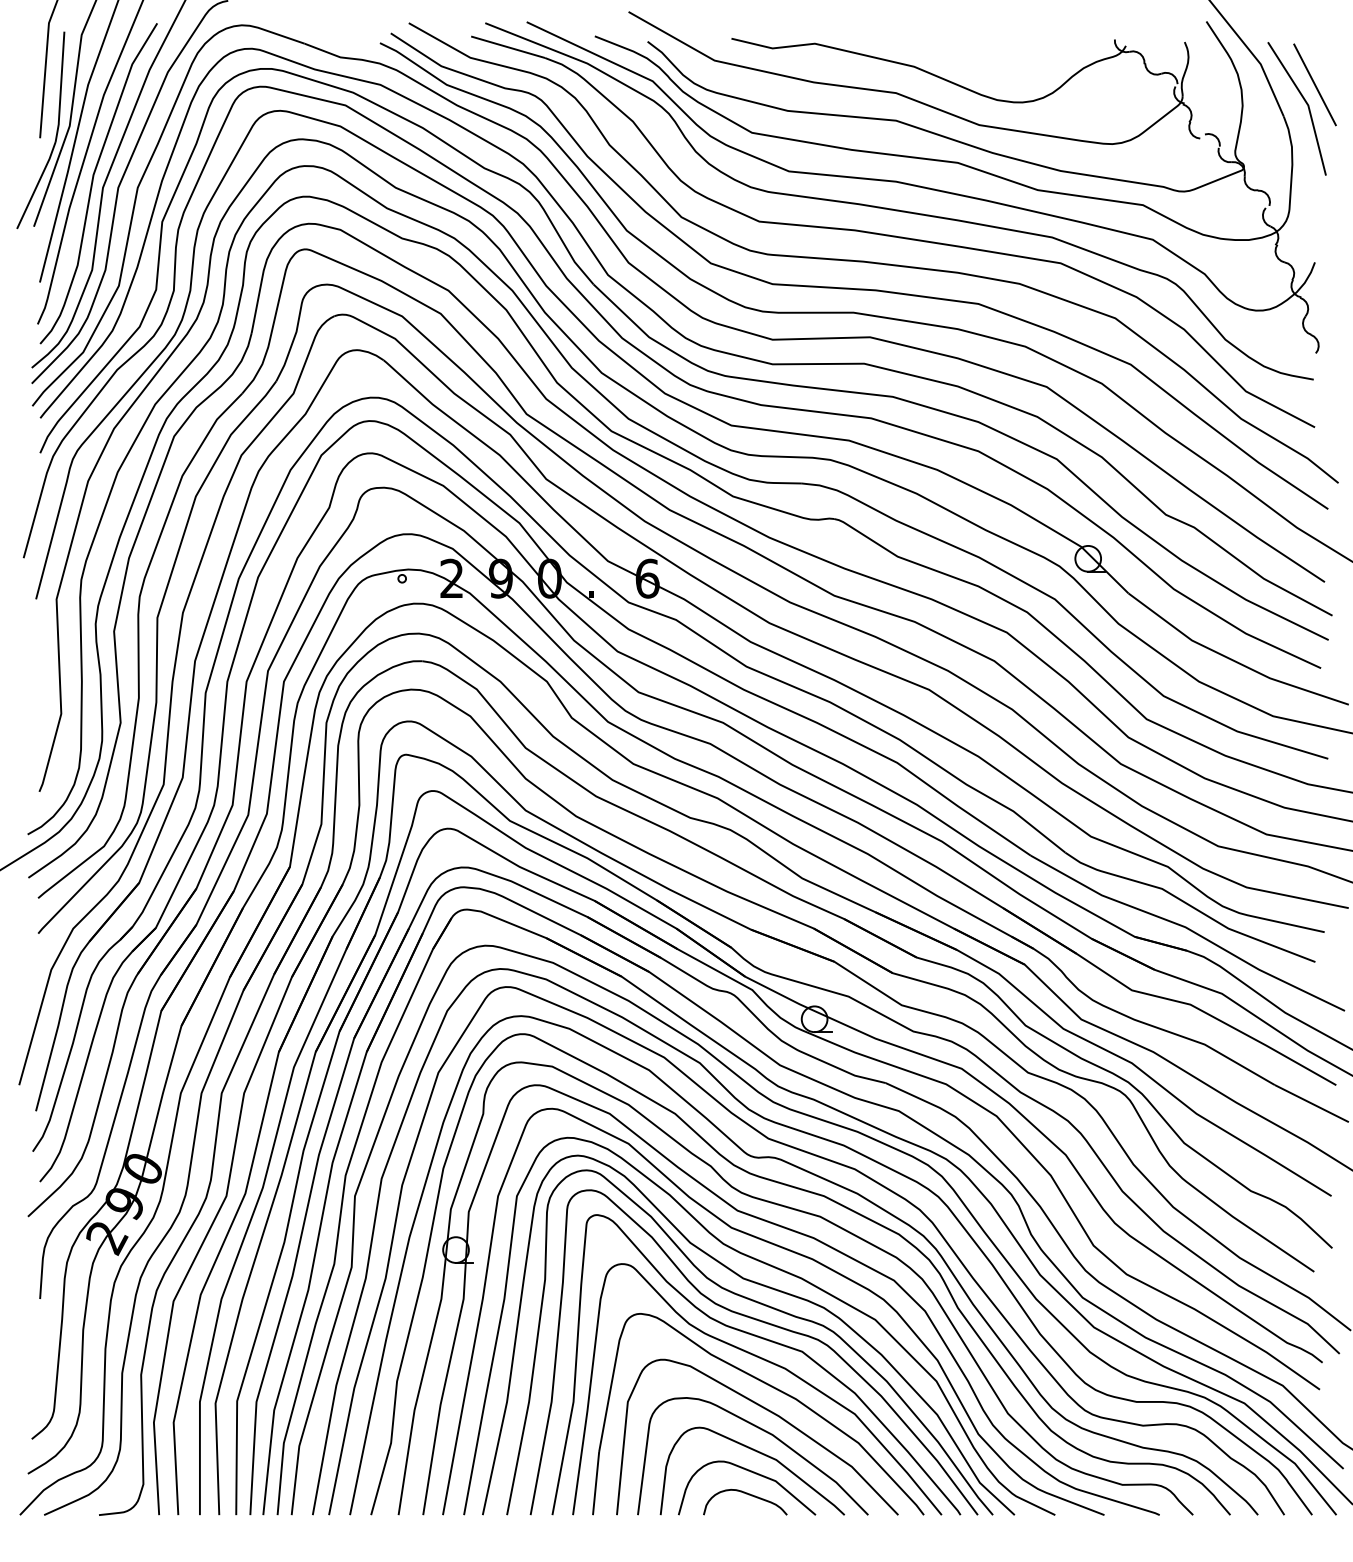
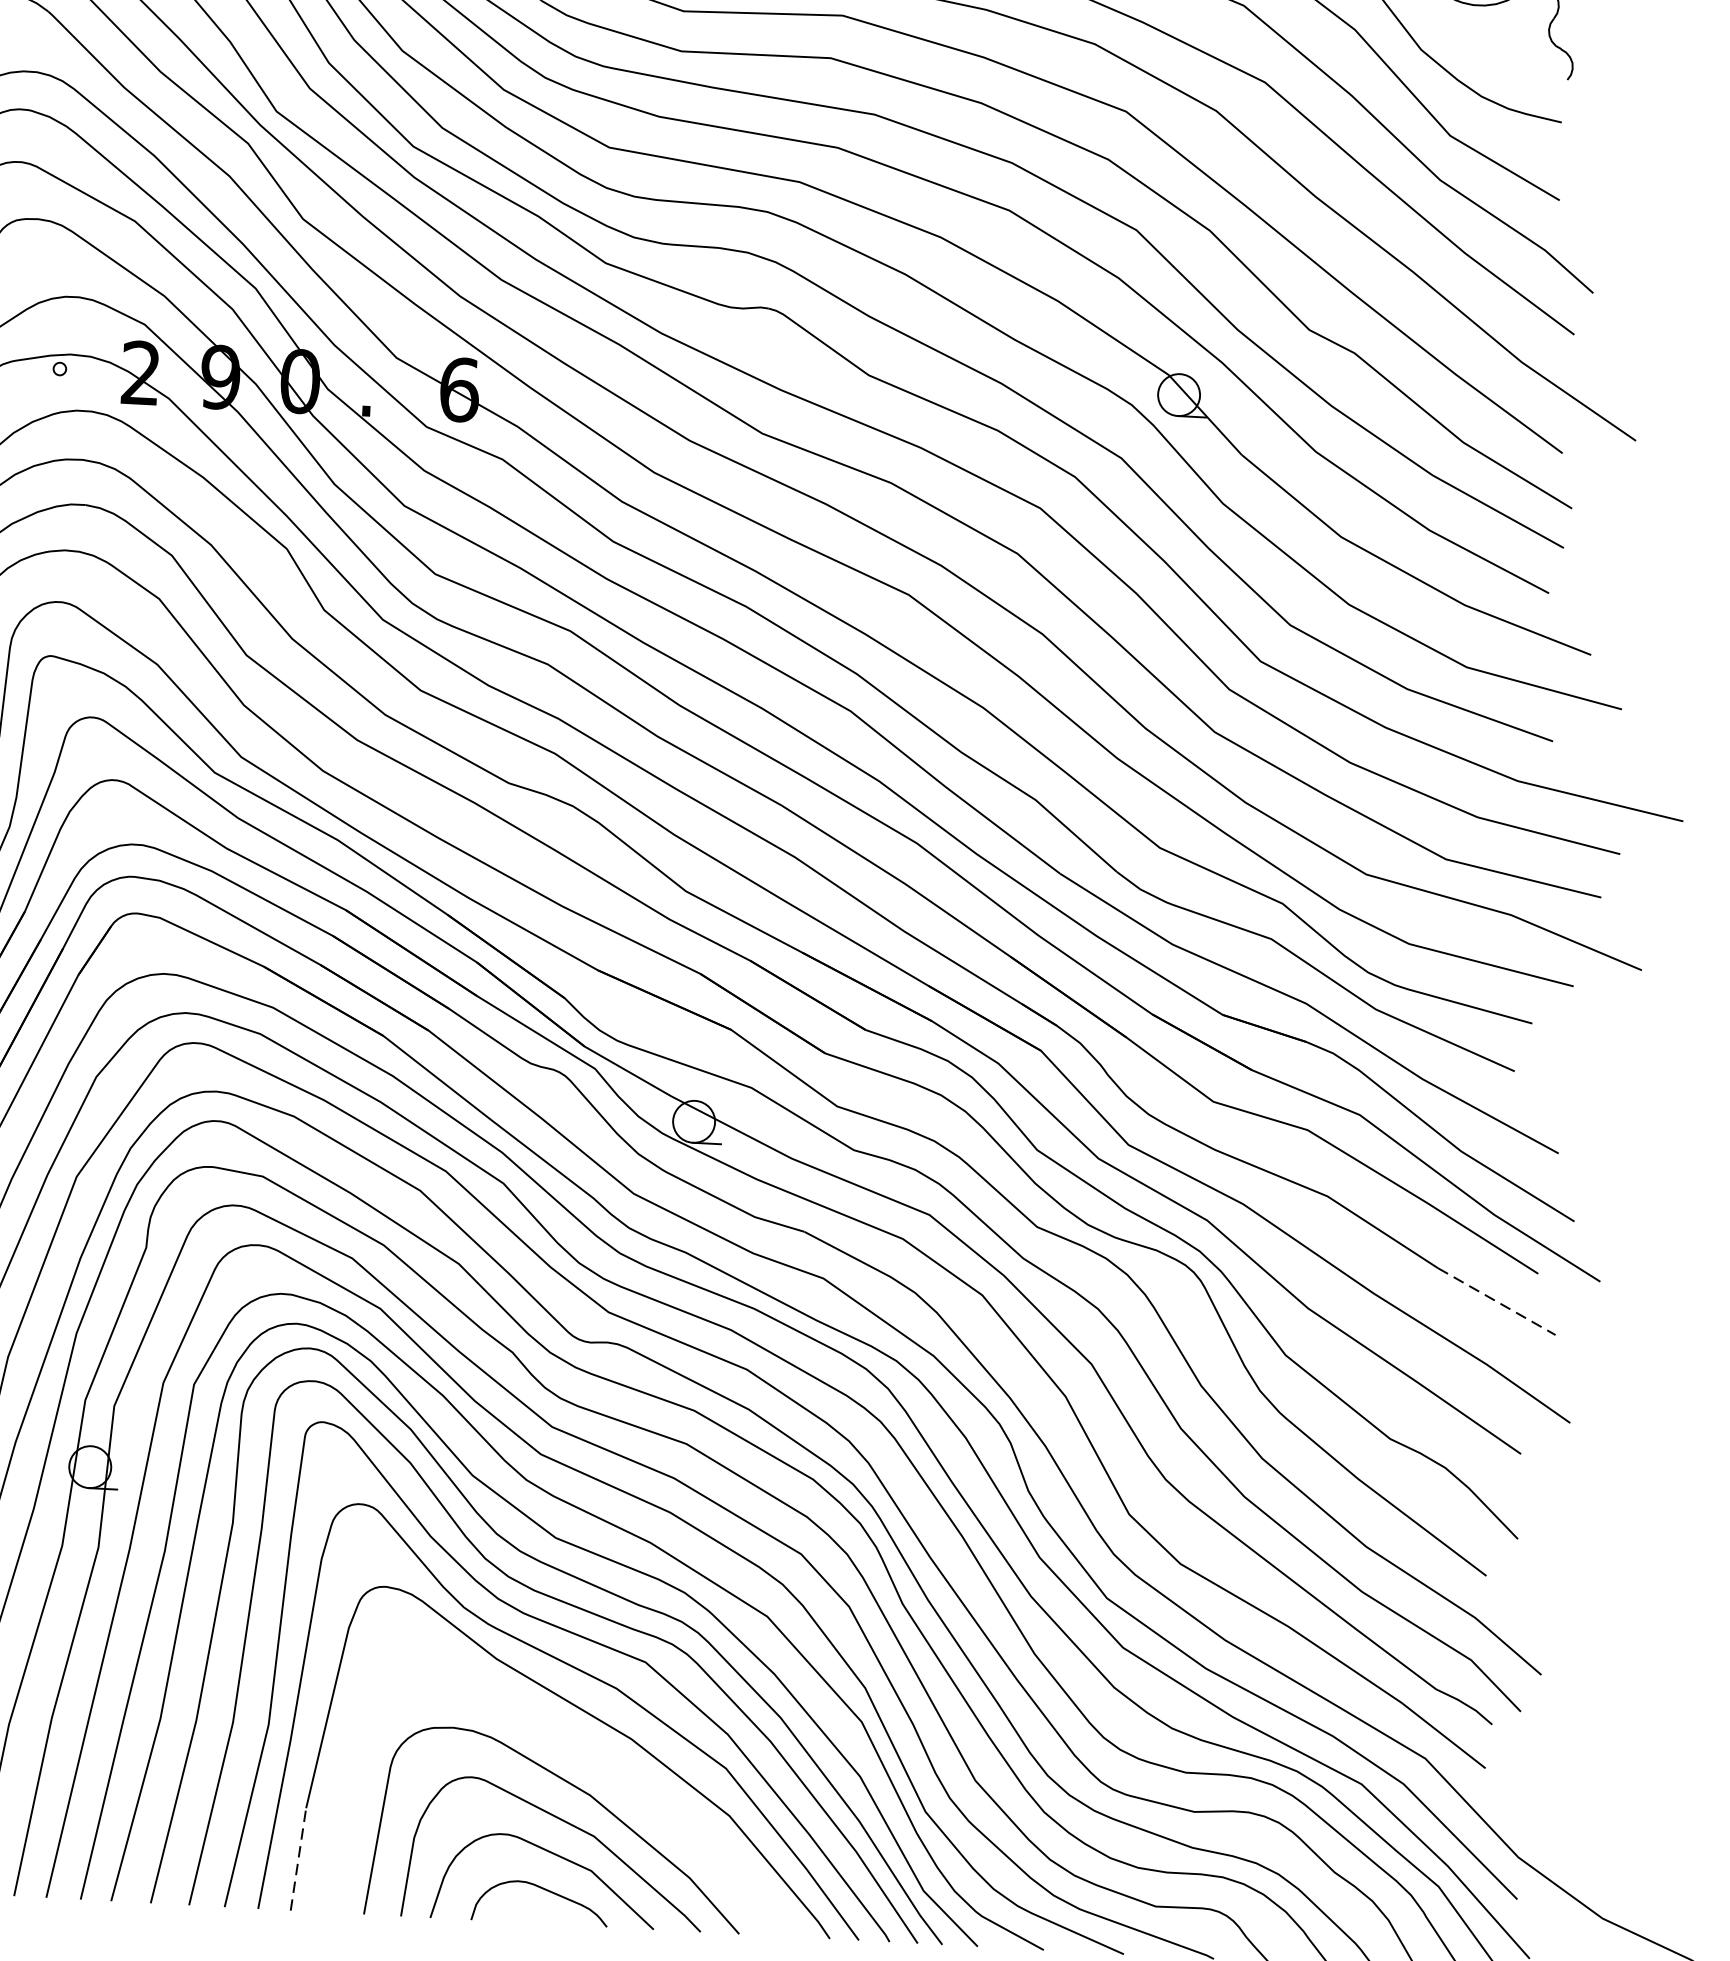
line: (1312, 1103) -> (1497, 1301), solid -> dashed
curve: (771, 1413) -> (590, 1760), removed
line: (596, 1483) -> (299, 1859), solid -> dashed

